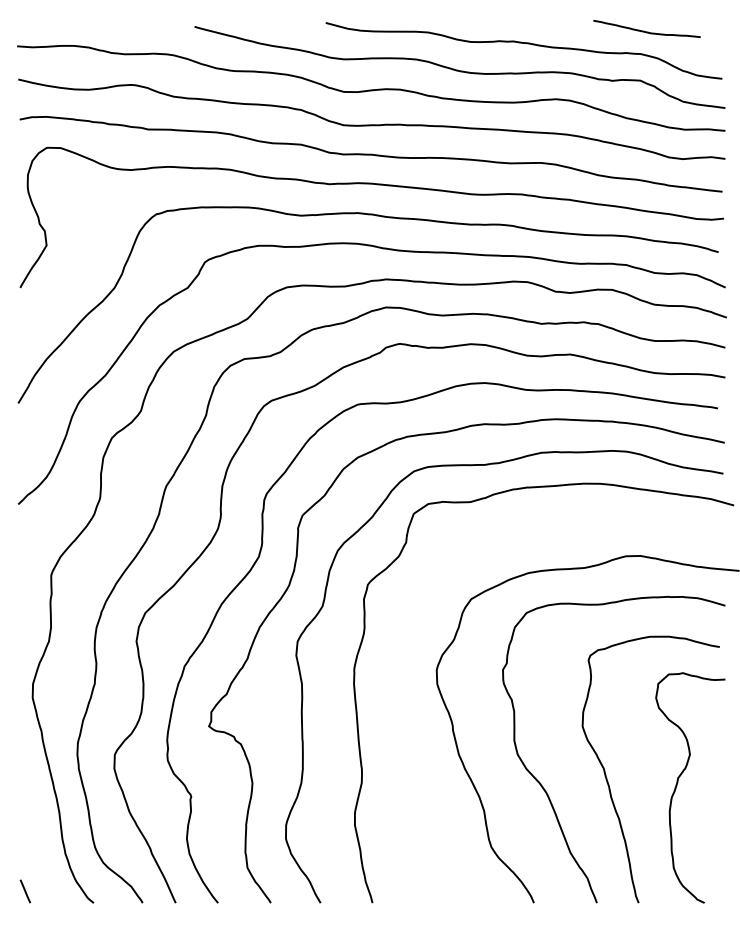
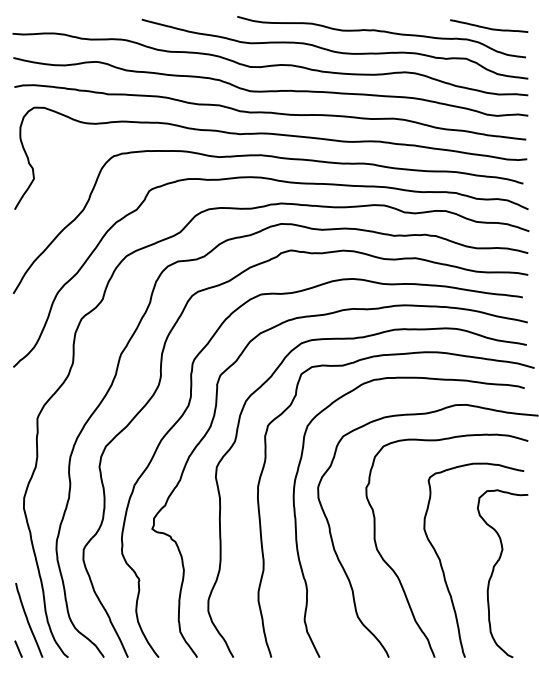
curve: (647, 30) -> (489, 27), moved
curve: (407, 710) -> (296, 517), added
curve: (39, 852) -> (28, 620), added

